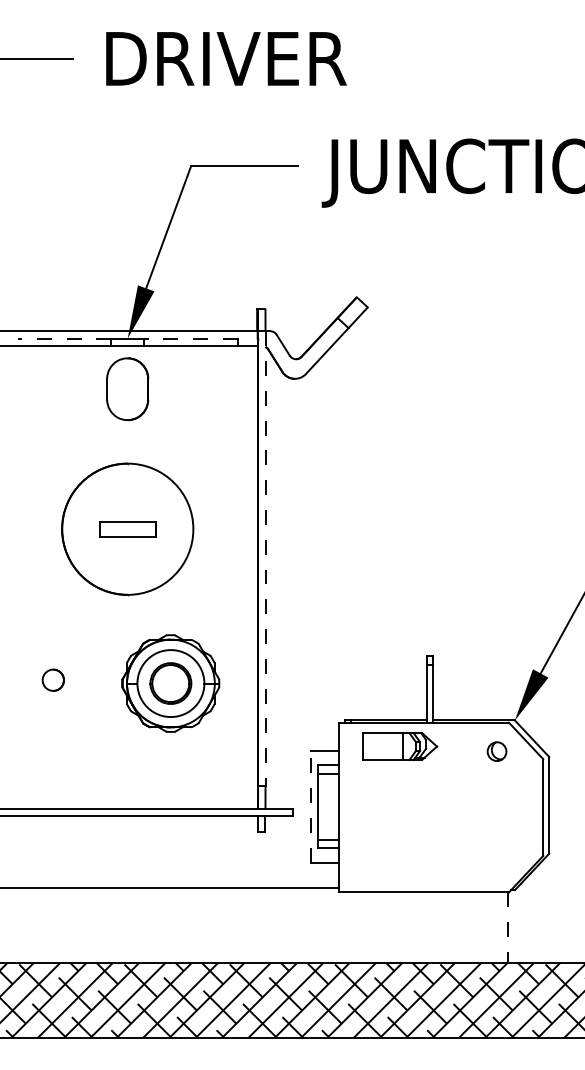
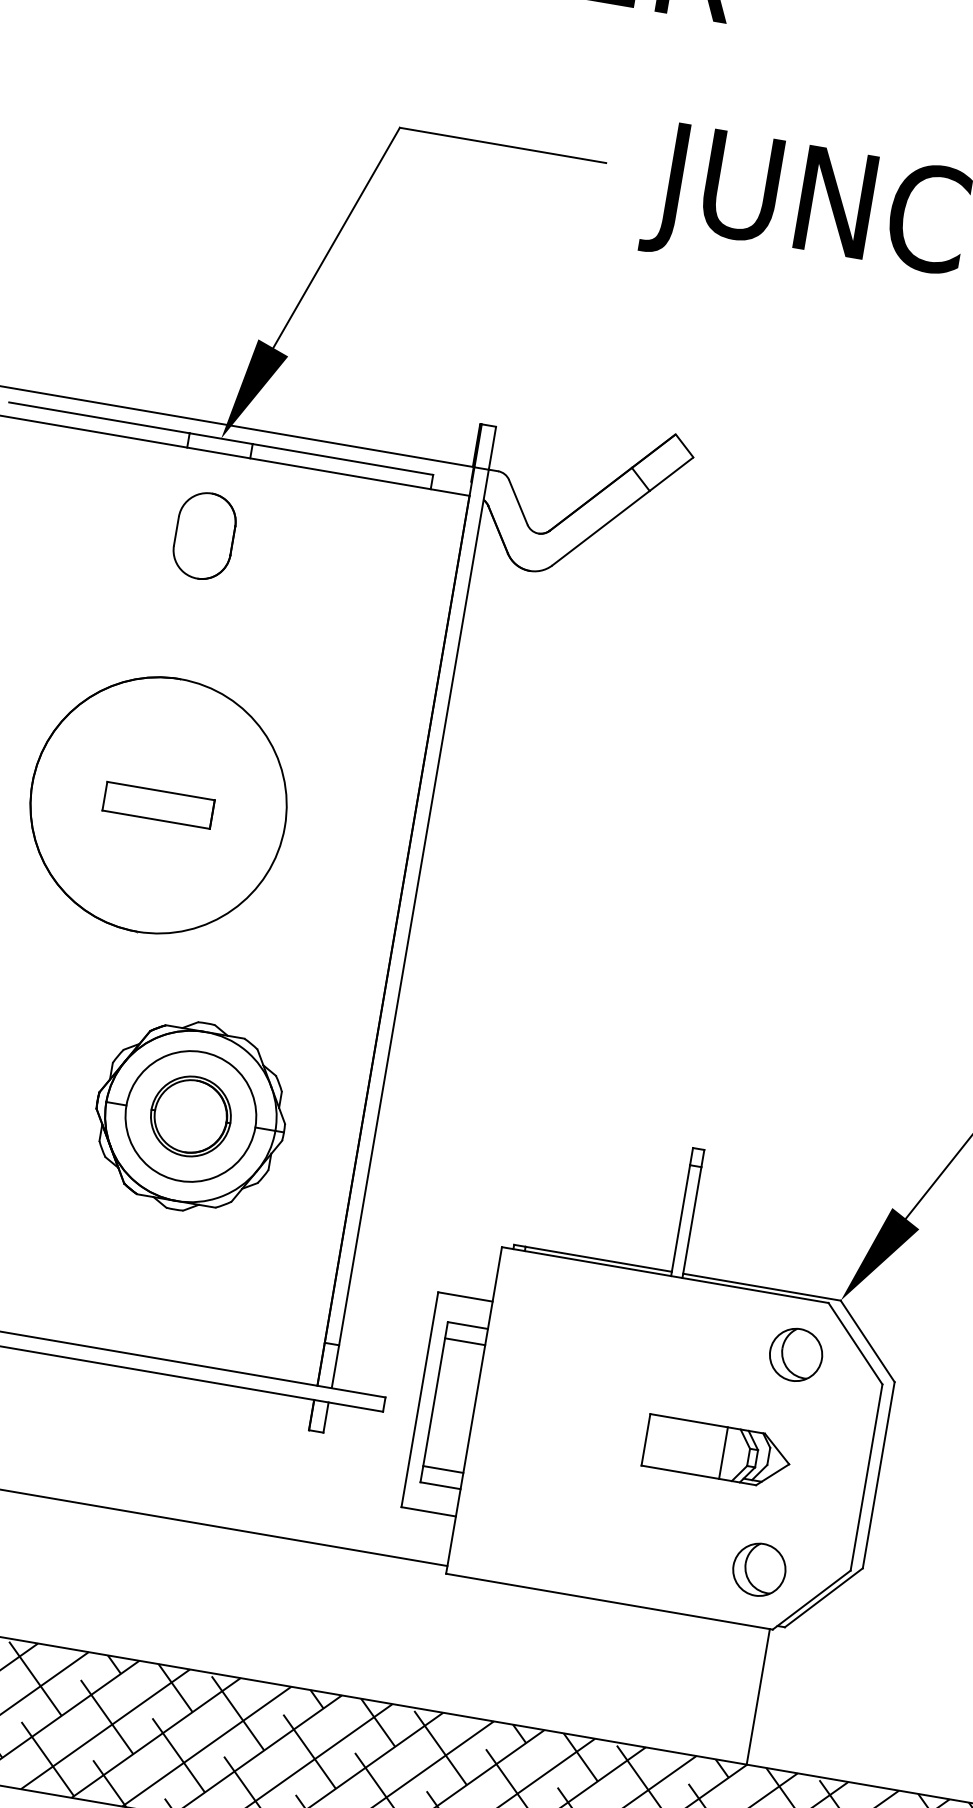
line: (64, 338) -> (99, 417), dashed -> solid
line: (190, 338) -> (342, 458), dashed -> solid
part: (127, 389) -> (204, 536), size x0.71
line: (265, 559) -> (413, 908), dashed -> solid
part: (400, 746) -> (718, 1452), moved
part: (496, 751) -> (795, 1354), size x1.43
line: (310, 806) -> (419, 1398), dashed -> solid
part: (496, 863) -> (758, 1569), added
line: (507, 928) -> (758, 1698), dashed -> solid

